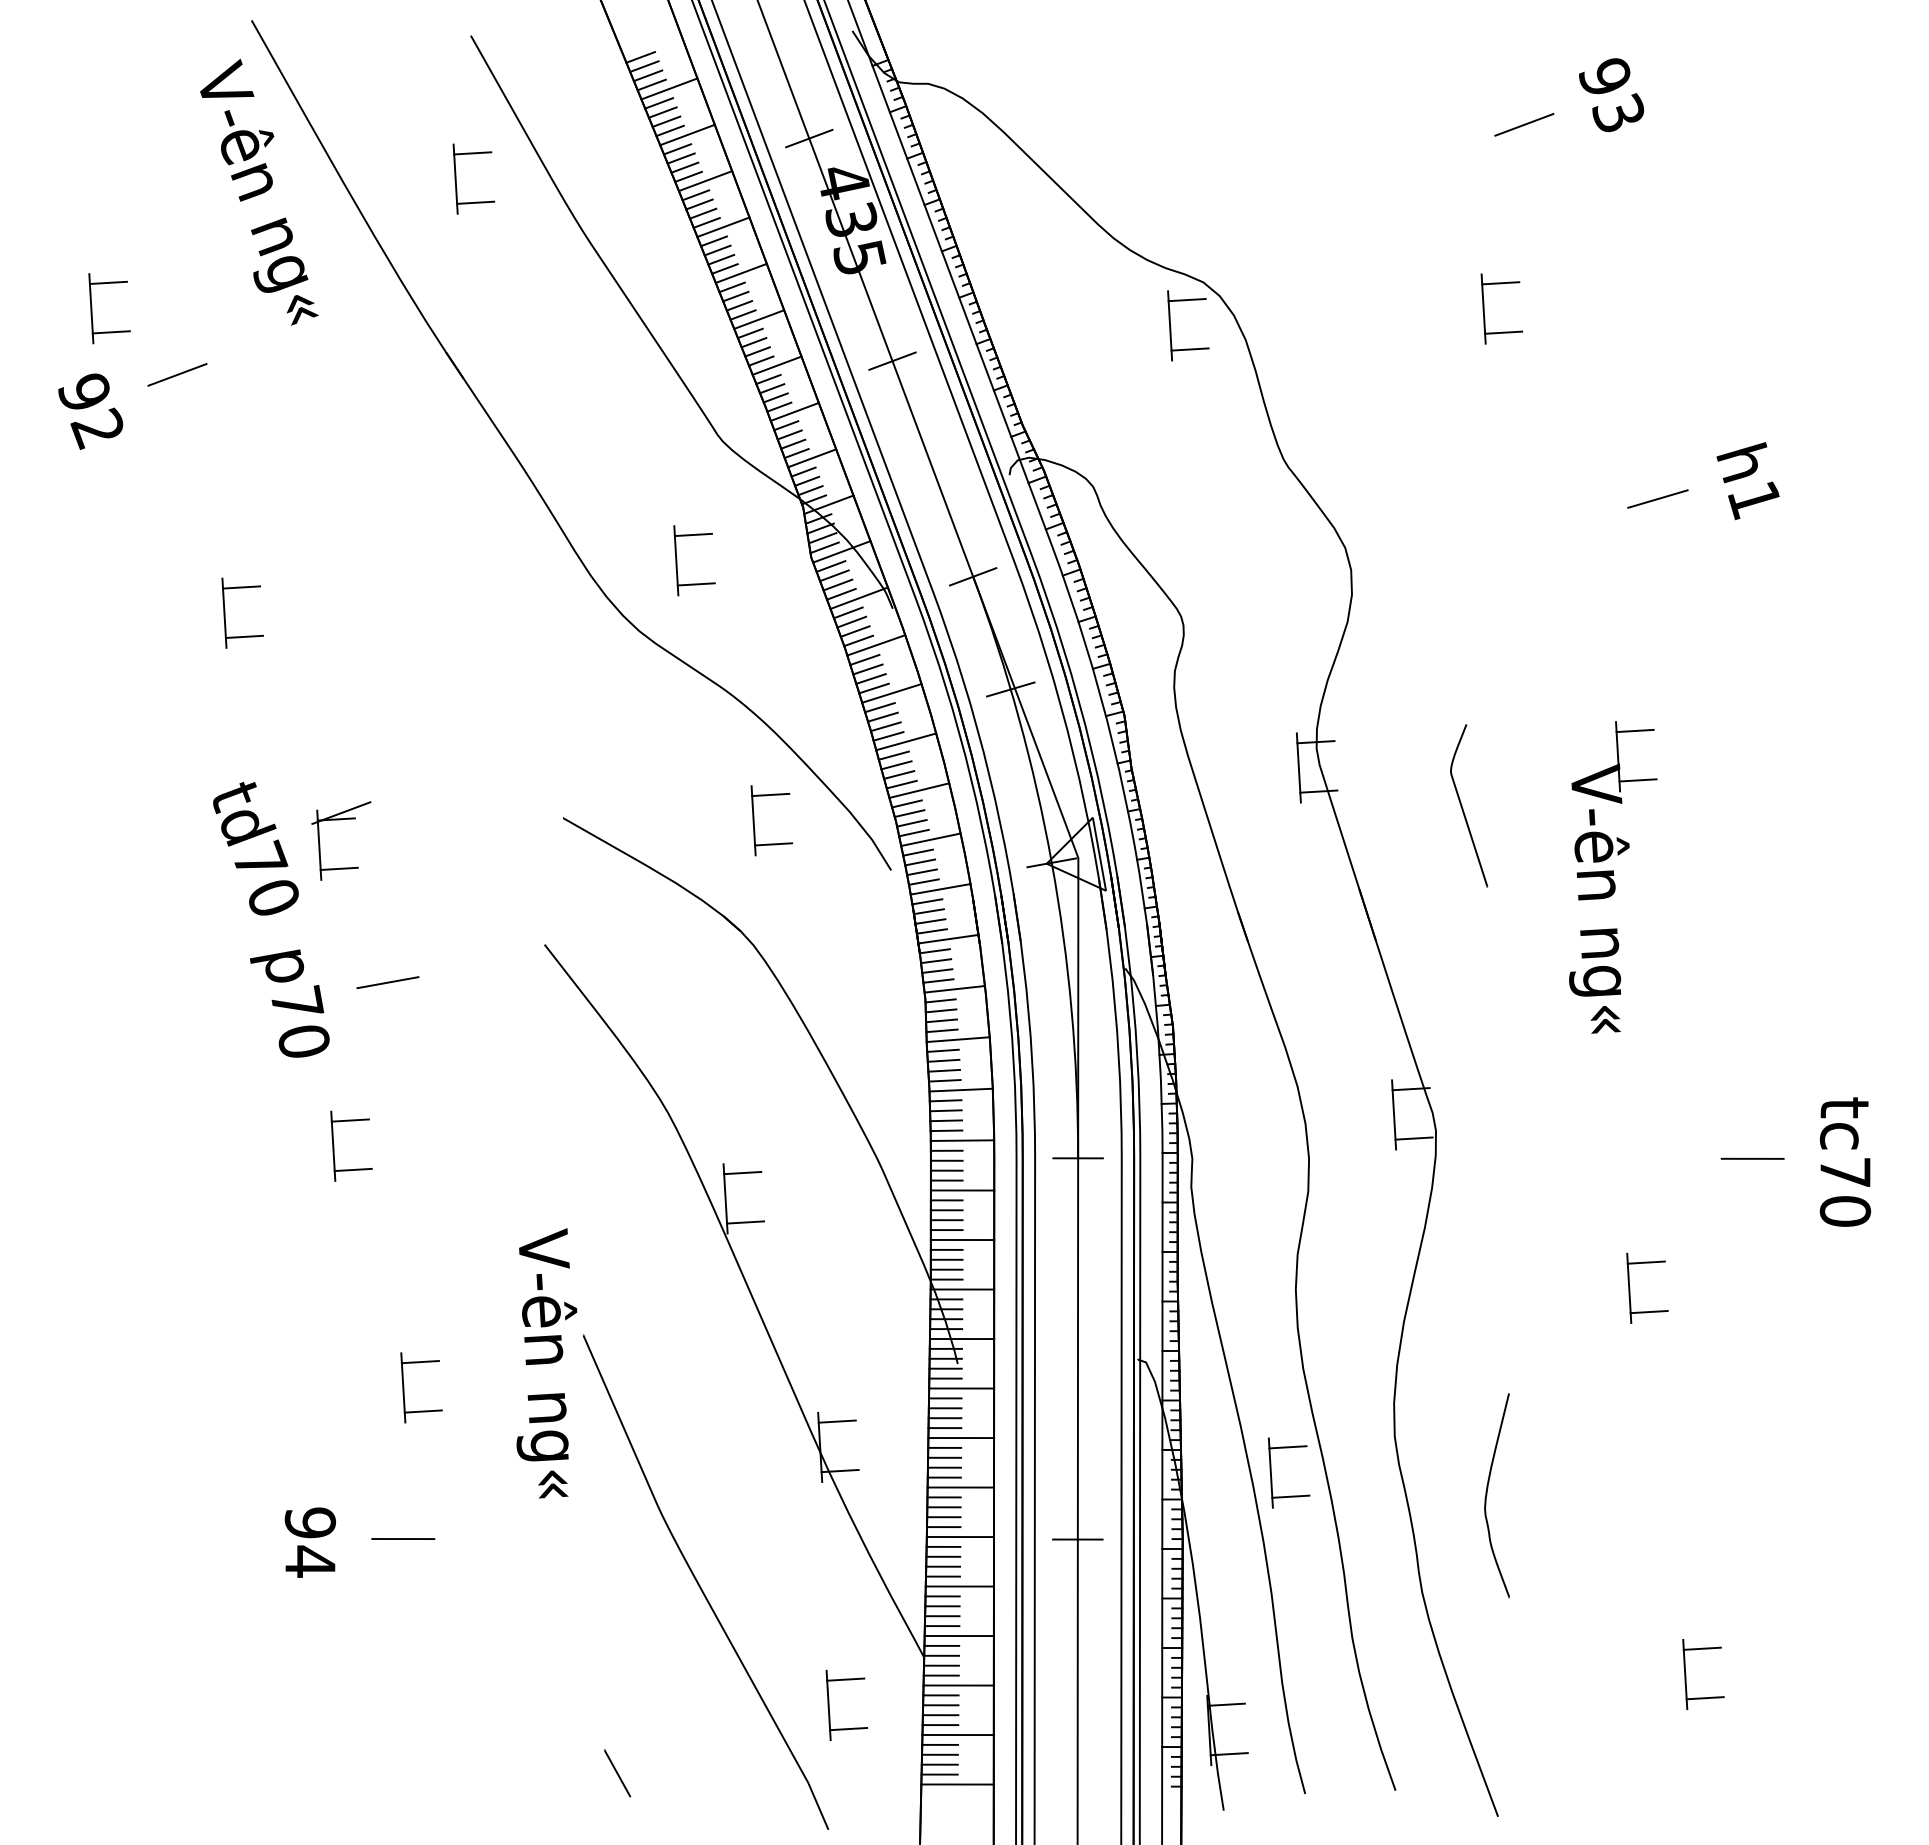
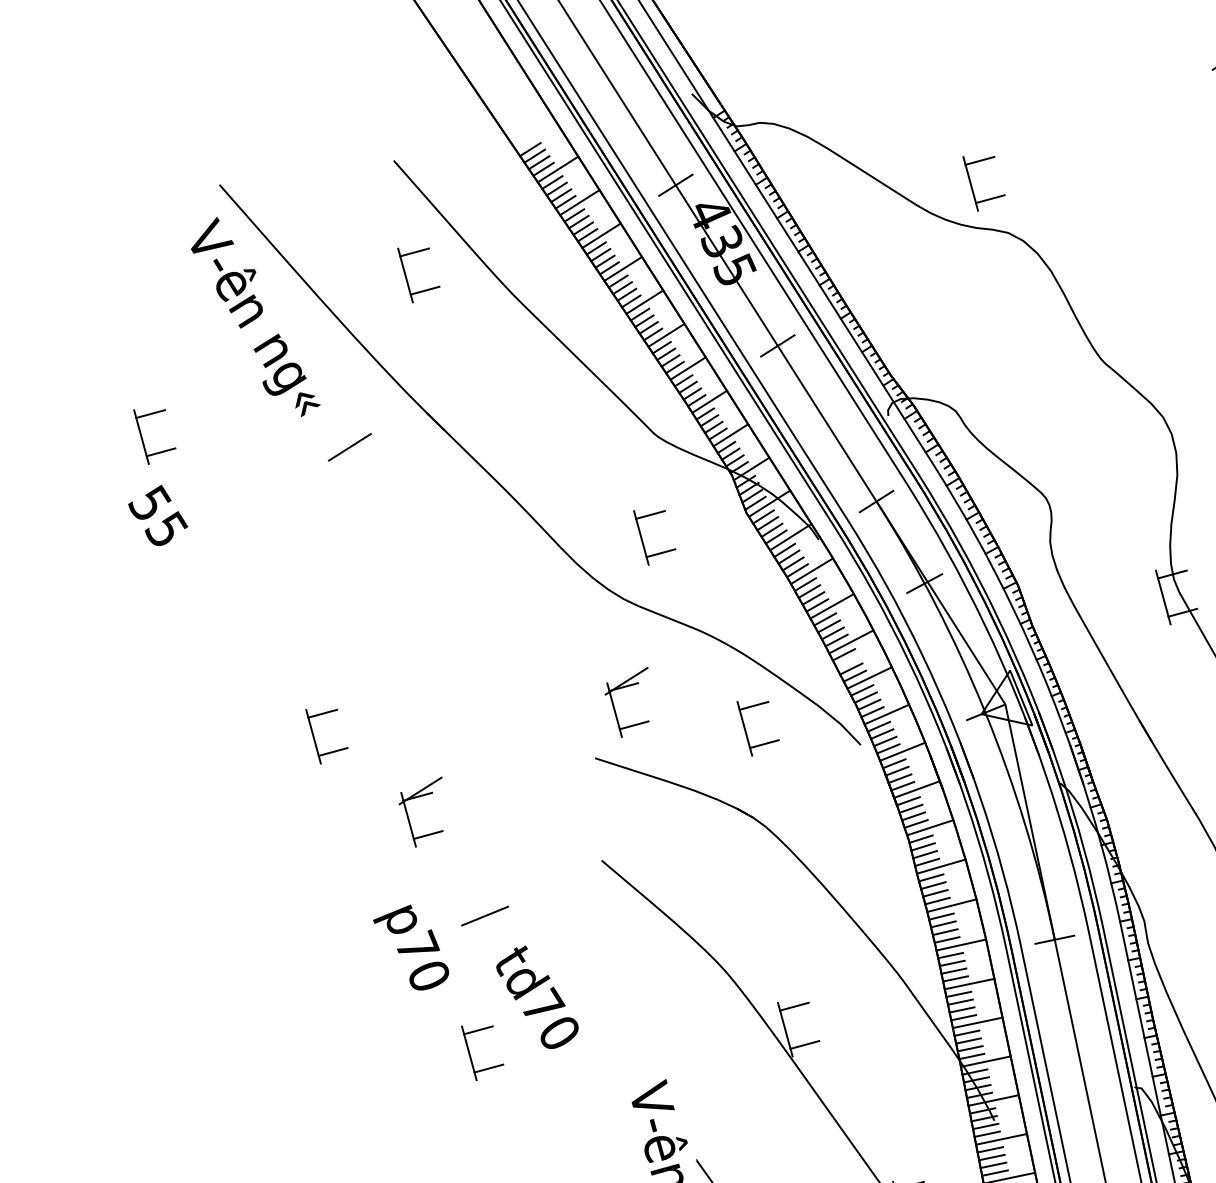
part: (1171, 327) -> (972, 184), moved
line: (177, 374) -> (349, 447), moved
text: (91, 410) -> (158, 516), 92 -> 55
part: (225, 612) -> (314, 735), moved
part: (621, 739) -> (627, 687), added
line: (896, 765) -> (847, 662), removed
text: (255, 848) -> (537, 997), moved

